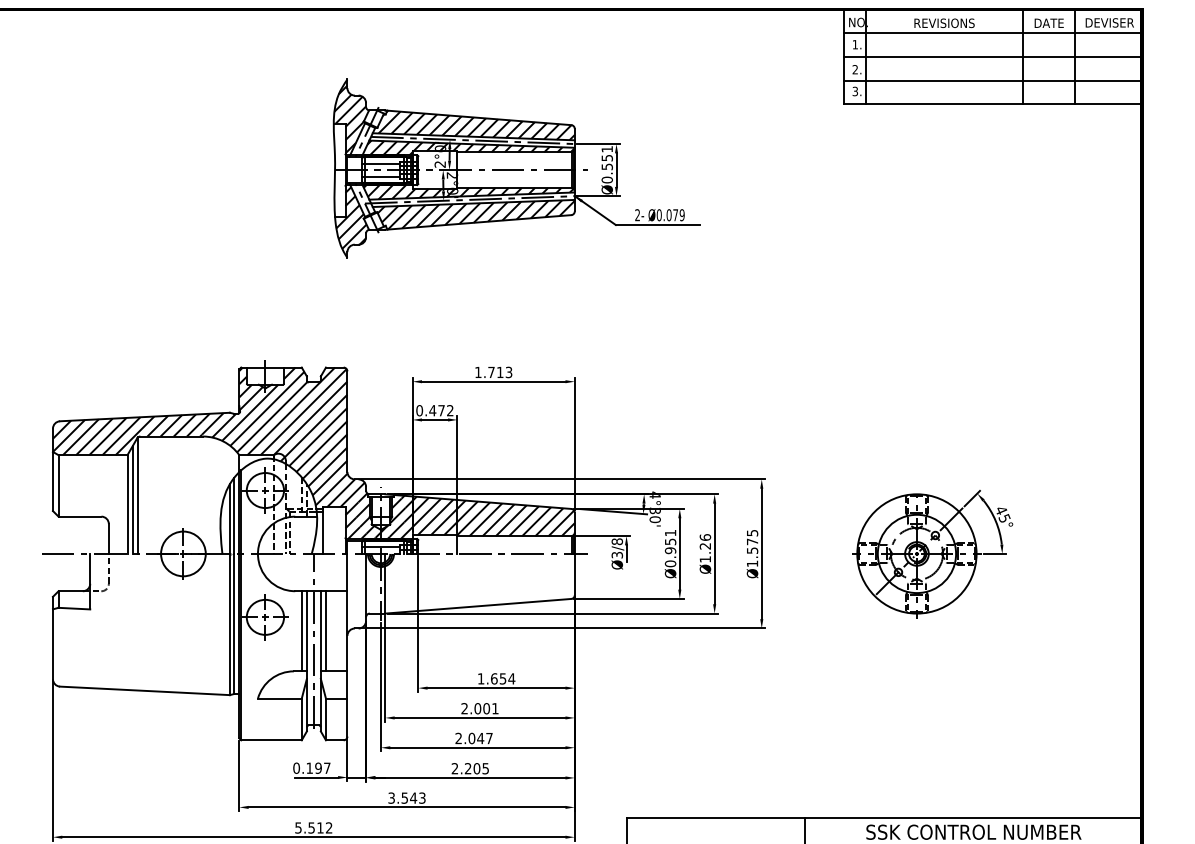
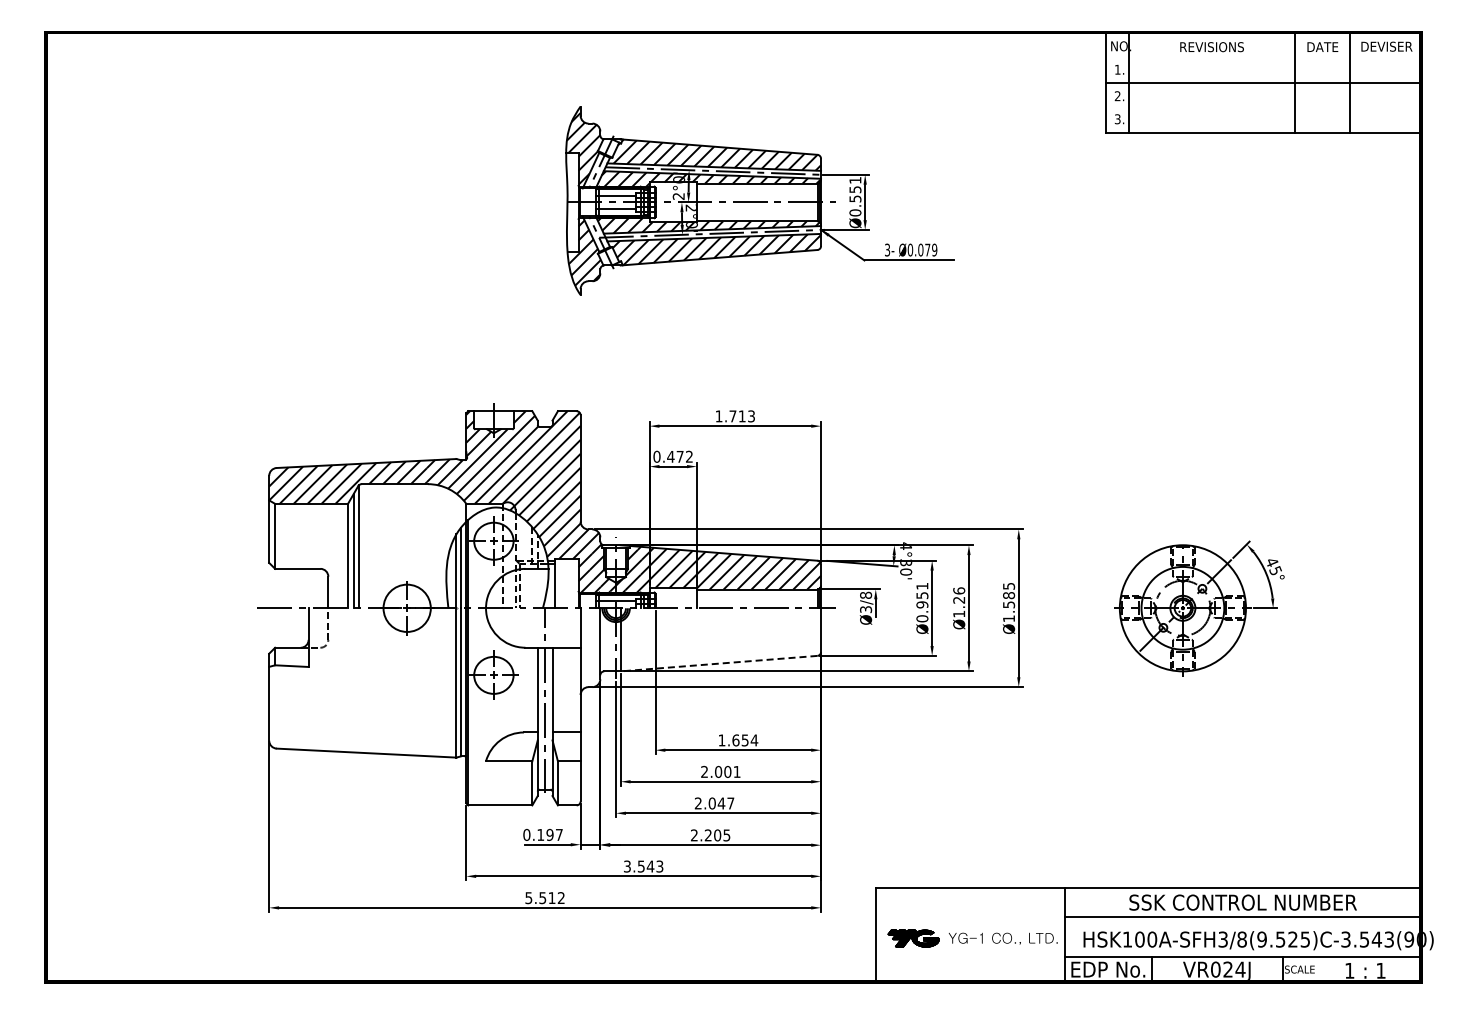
line: (993, 33) -> (1263, 57), removed
line: (993, 81) -> (1263, 108), removed
text: (637, 215) -> (887, 250), 2- -> 3-
text: (752, 541) -> (1009, 595), Ø1.575 -> Ø1.585
line: (478, 606) -> (719, 663), solid -> dashed
line: (301, 630) -> (532, 689), removed
line: (325, 630) -> (557, 689), removed

